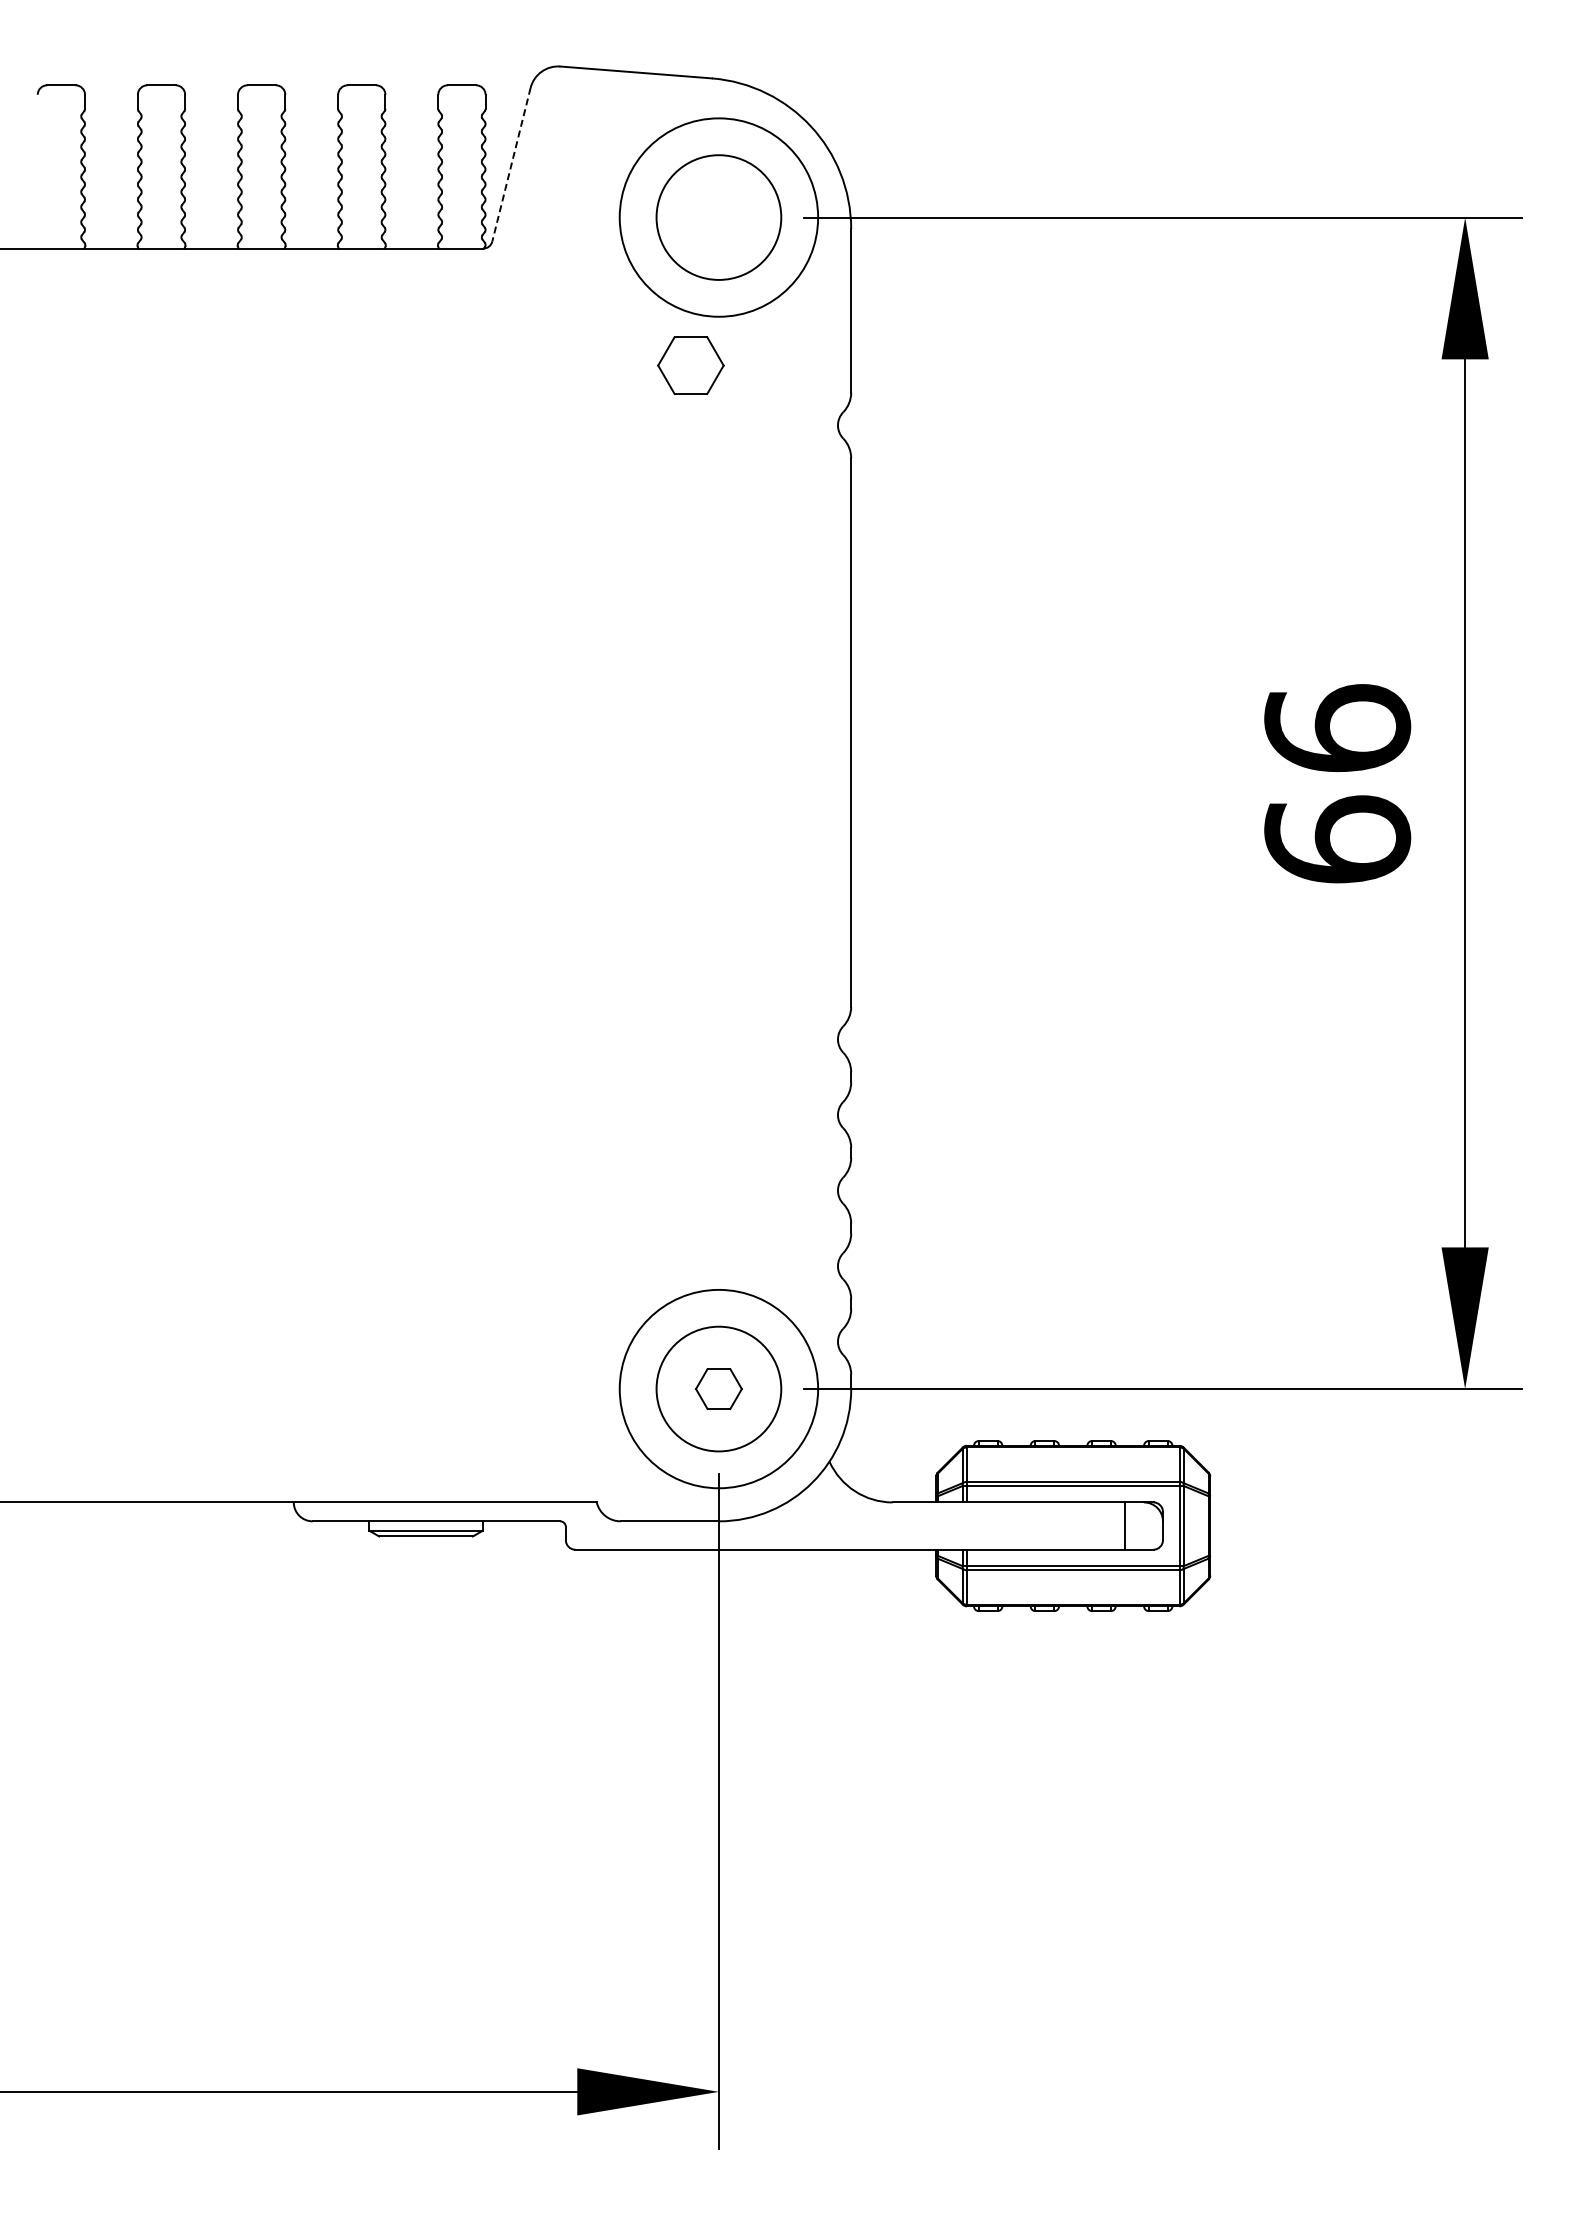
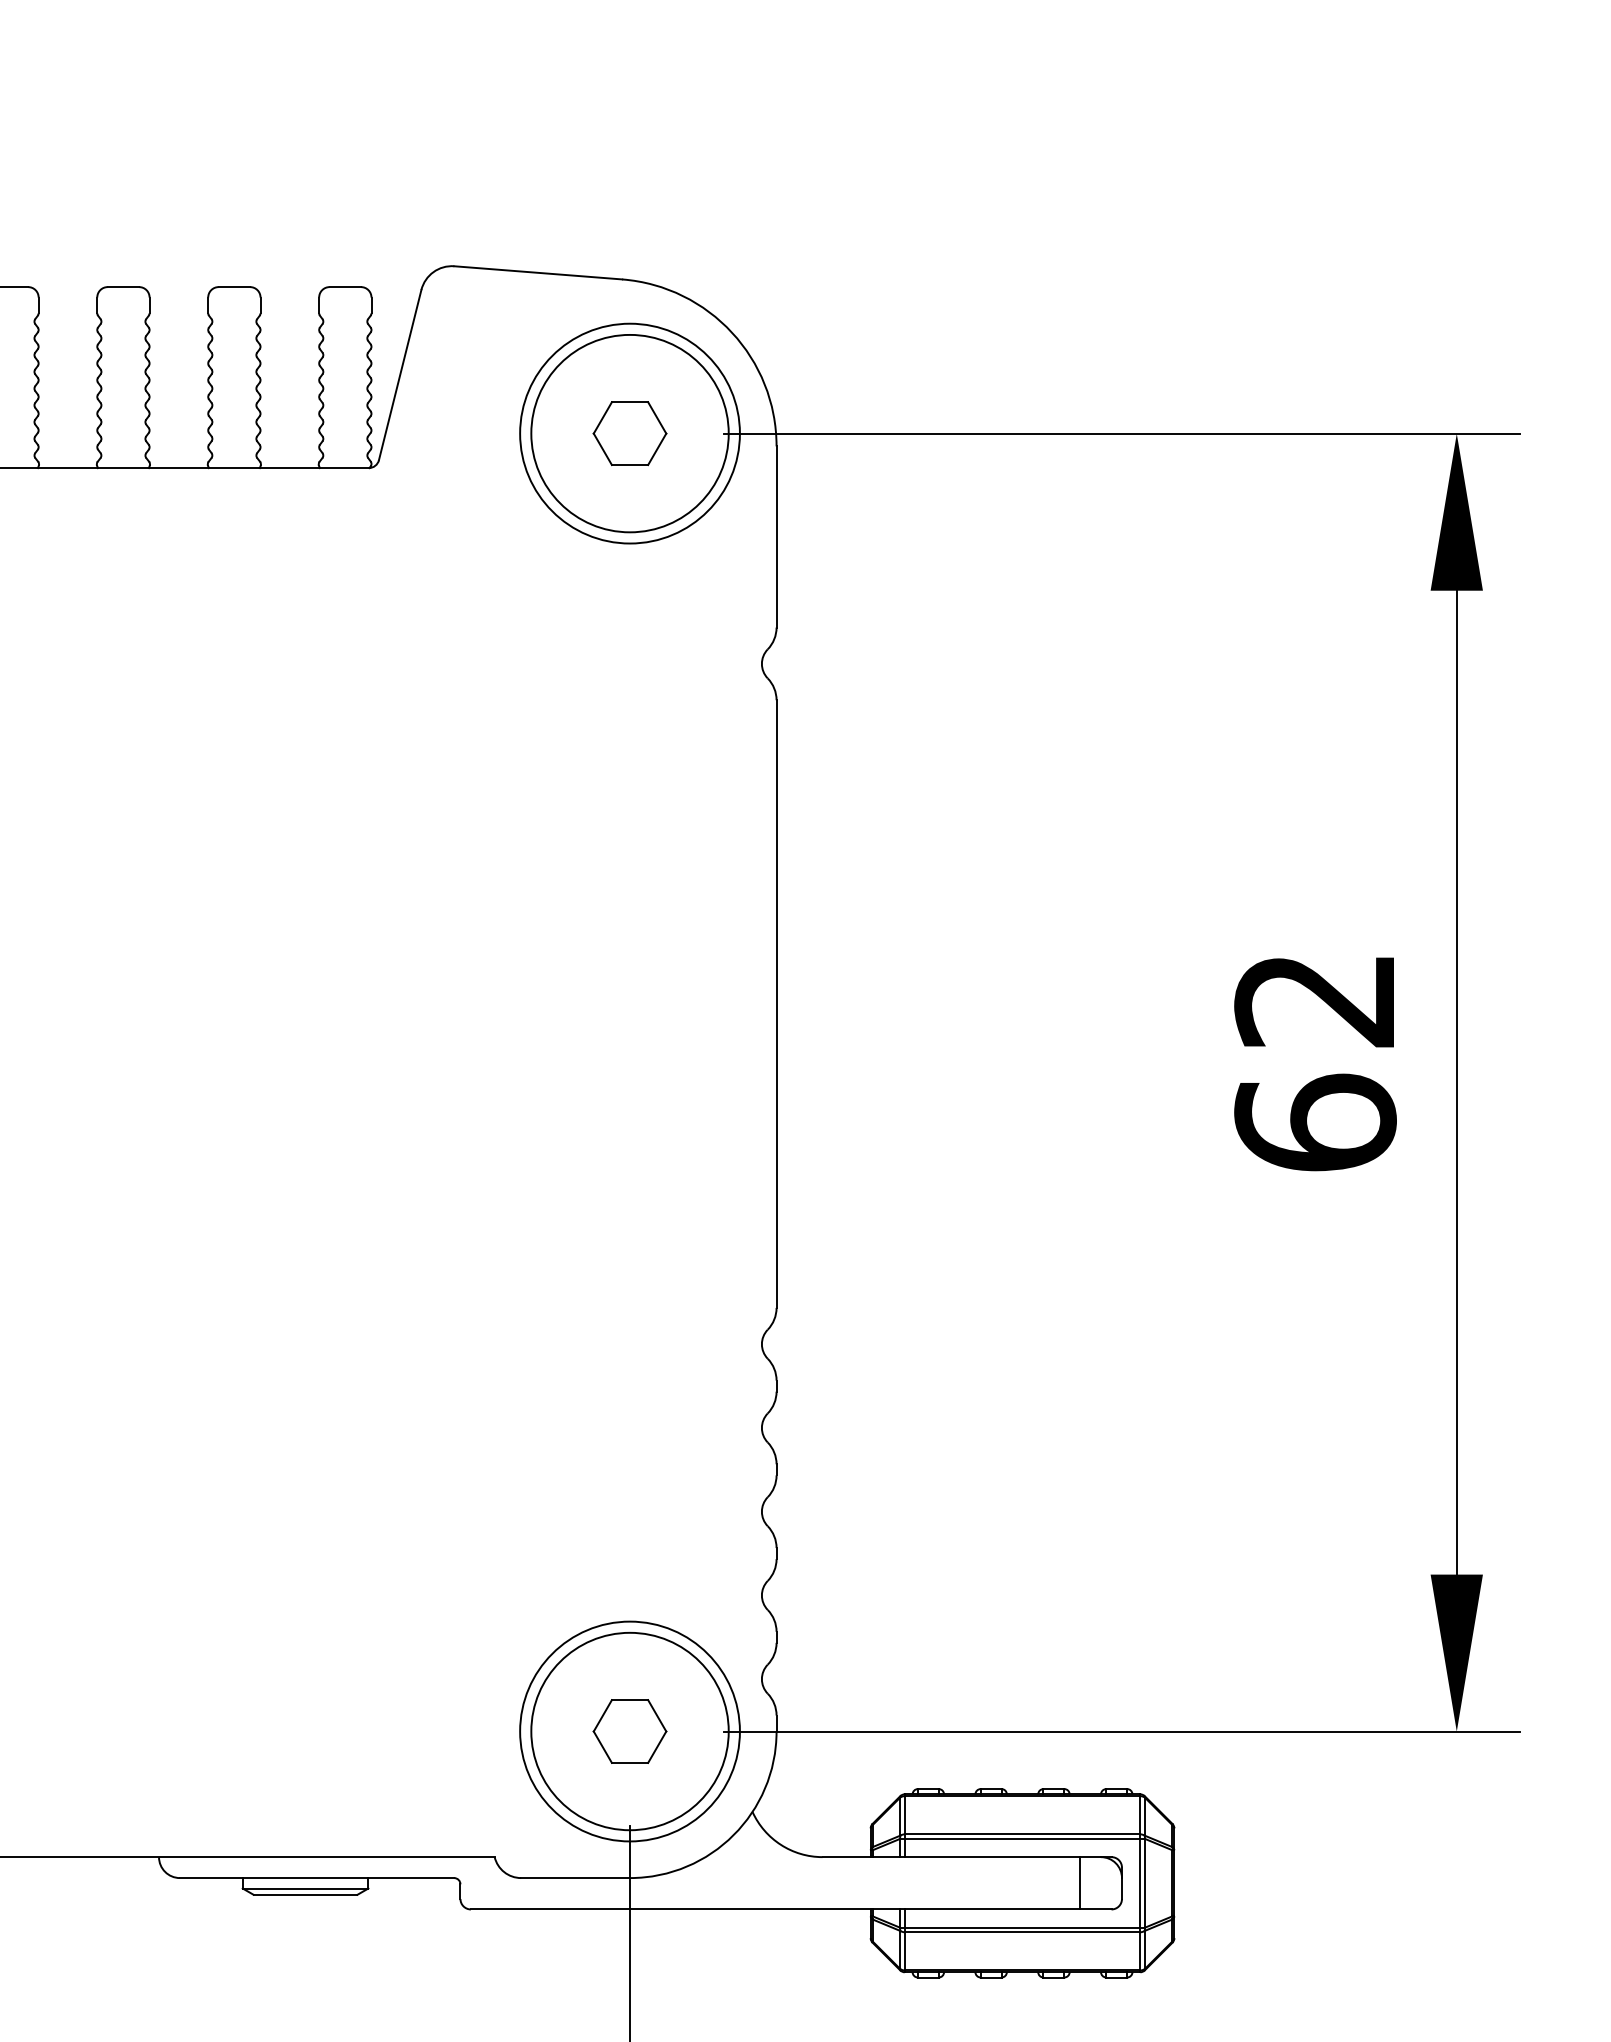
line: (511, 165) -> (400, 375), dashed -> solid
circle: (718, 217) -> (629, 433), size x1.43
part: (690, 365) -> (629, 433), moved
text: (1337, 728) -> (1315, 999), 66 -> 62
circle: (718, 1388) -> (629, 1730), size x1.43
part: (718, 1388) -> (629, 1730), size x1.43

